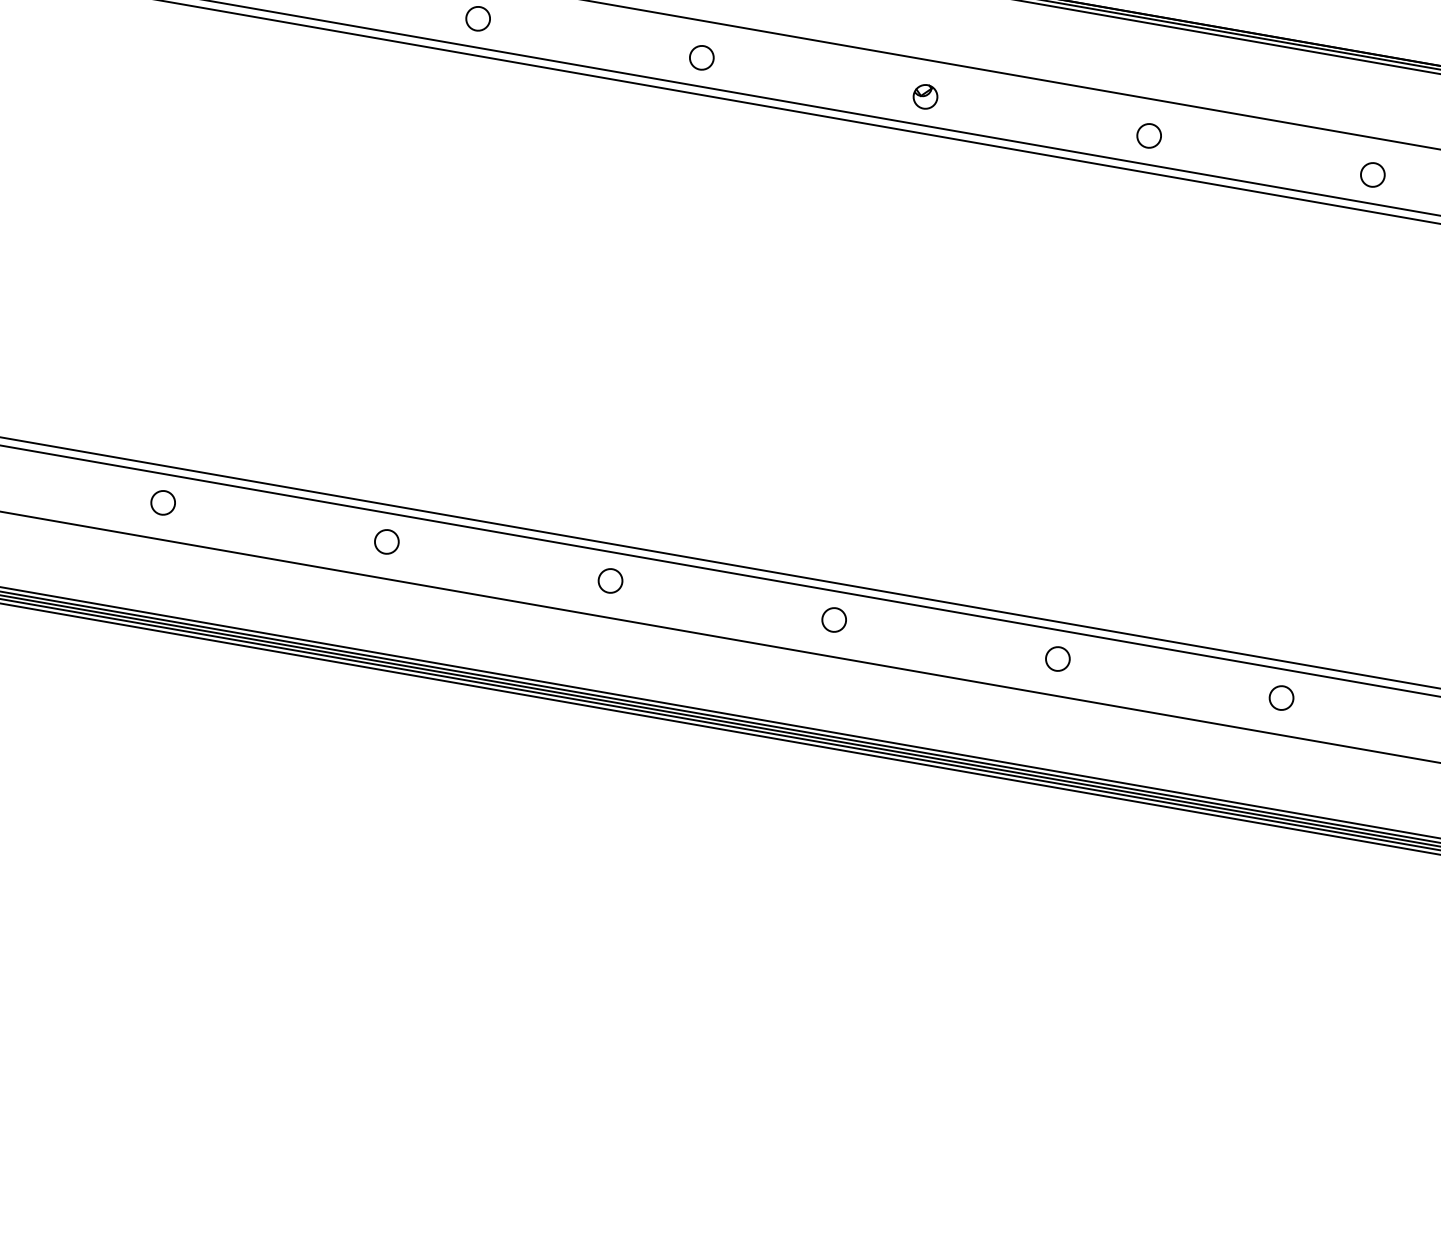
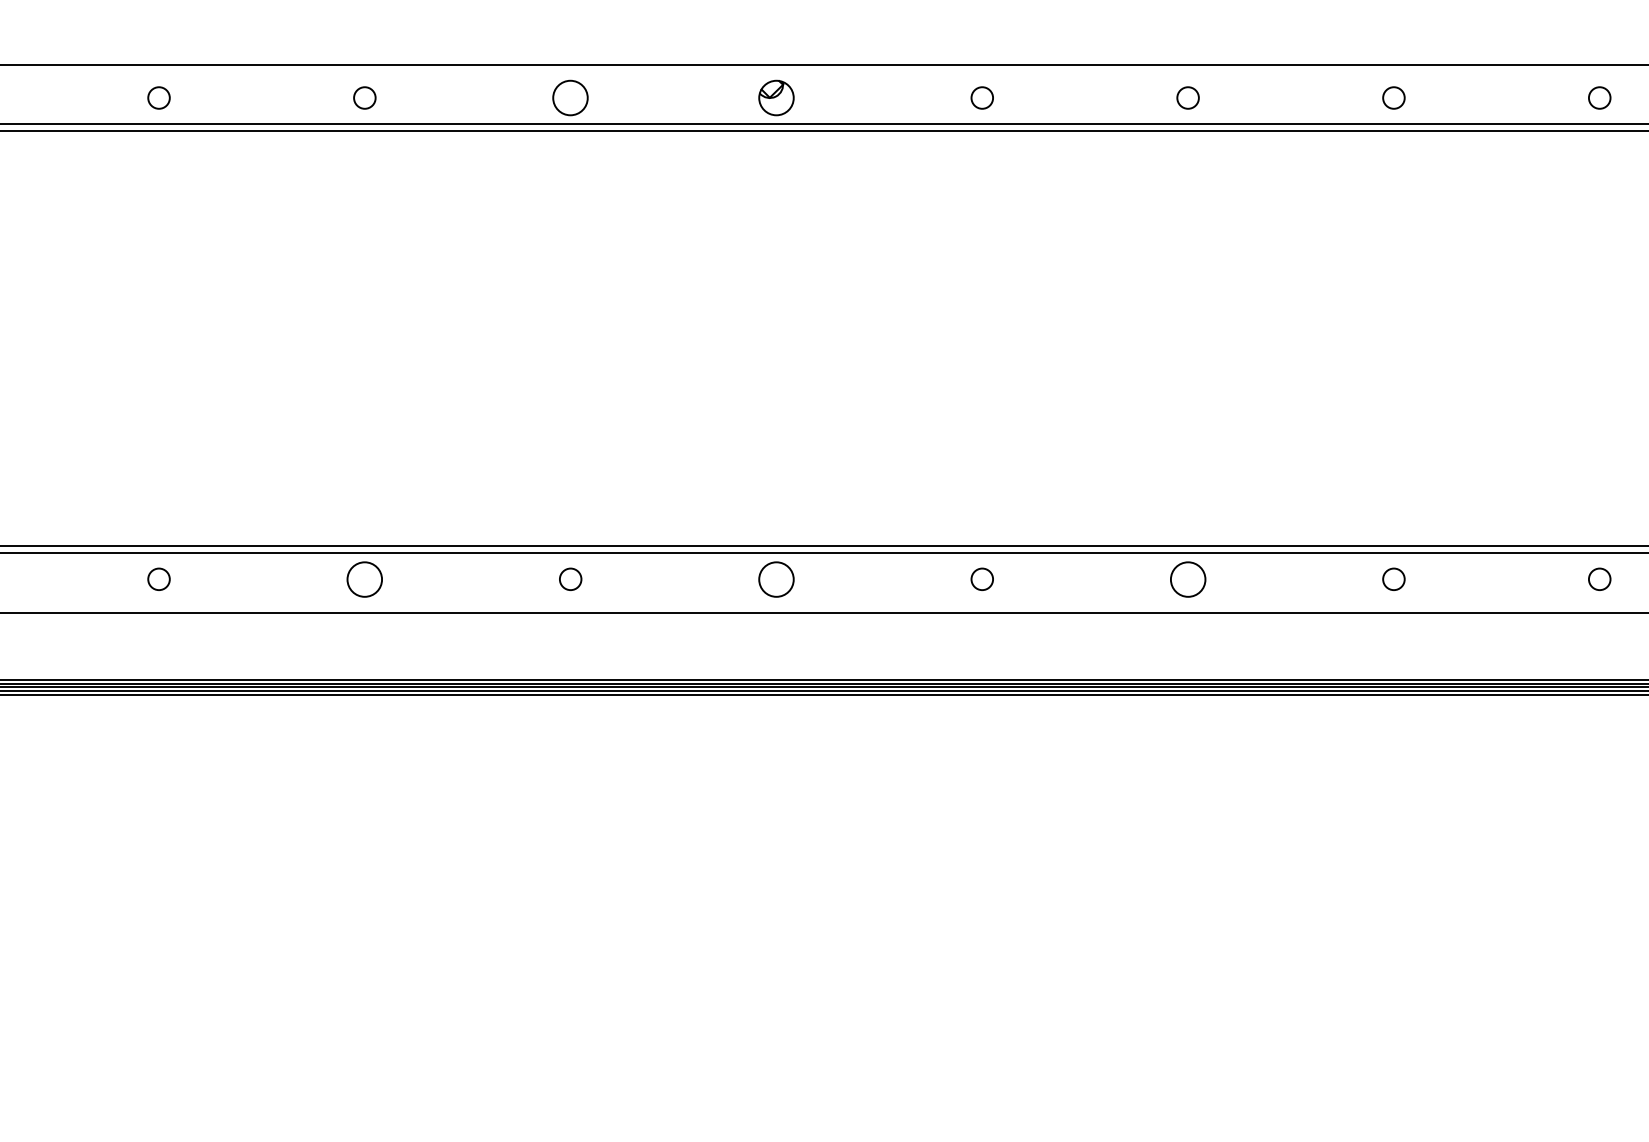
circle: (701, 57) -> (570, 97), size x1.6
part: (925, 96) -> (776, 97), size x1.6
circle: (386, 540) -> (364, 578), size x1.6
circle: (834, 619) -> (776, 578), size x1.6
circle: (1281, 697) -> (1187, 578), size x1.6

